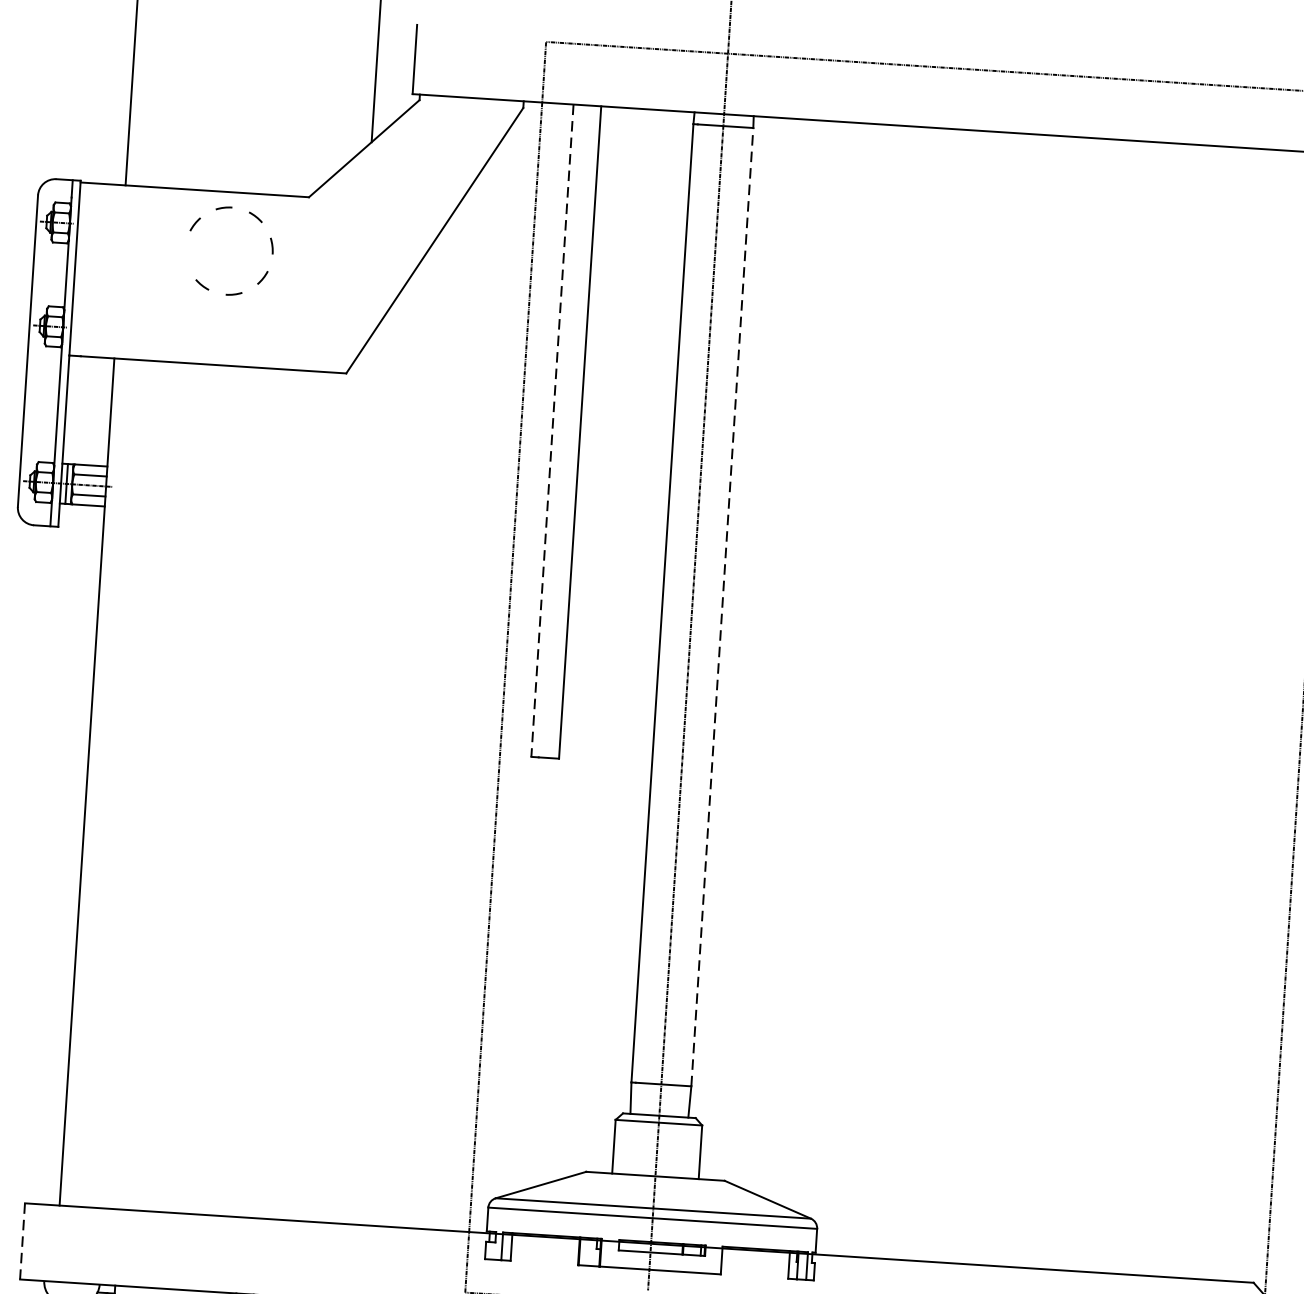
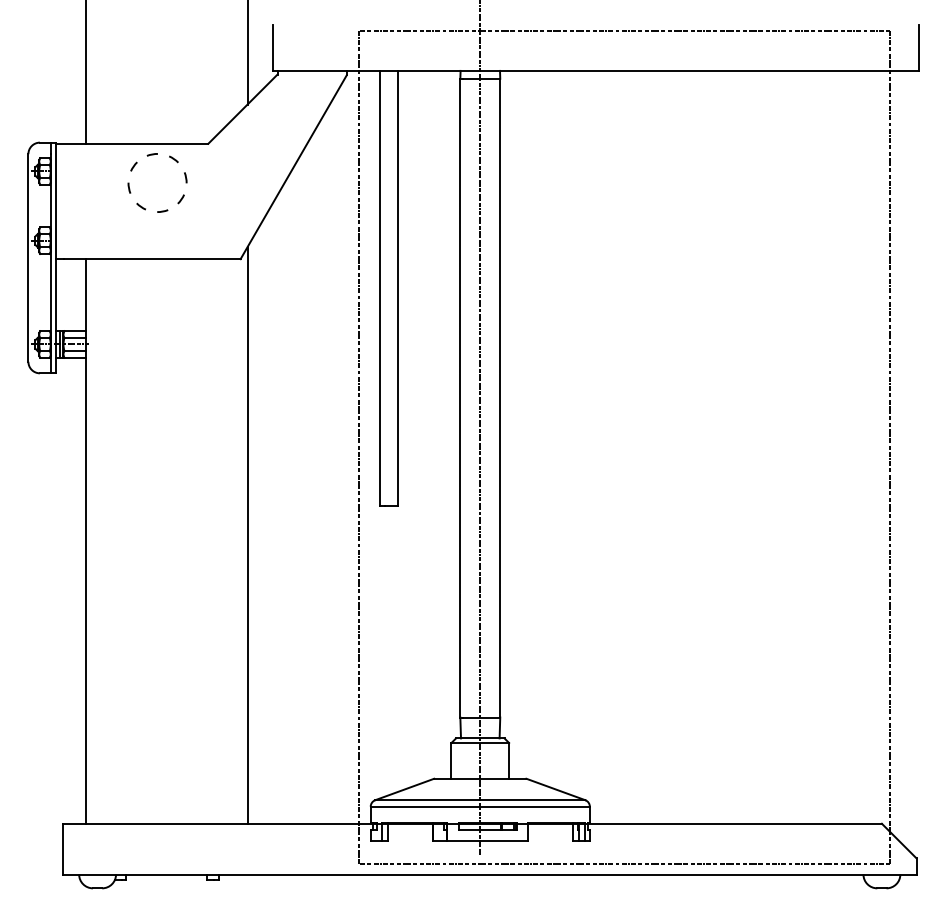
arc: (186, 255) -> (129, 187), added
line: (551, 430) -> (379, 288), dashed -> solid
line: (722, 606) -> (500, 397), dashed -> solid
line: (329, 788) -> (247, 535), added
line: (23, 1242) -> (63, 849), dashed -> solid

